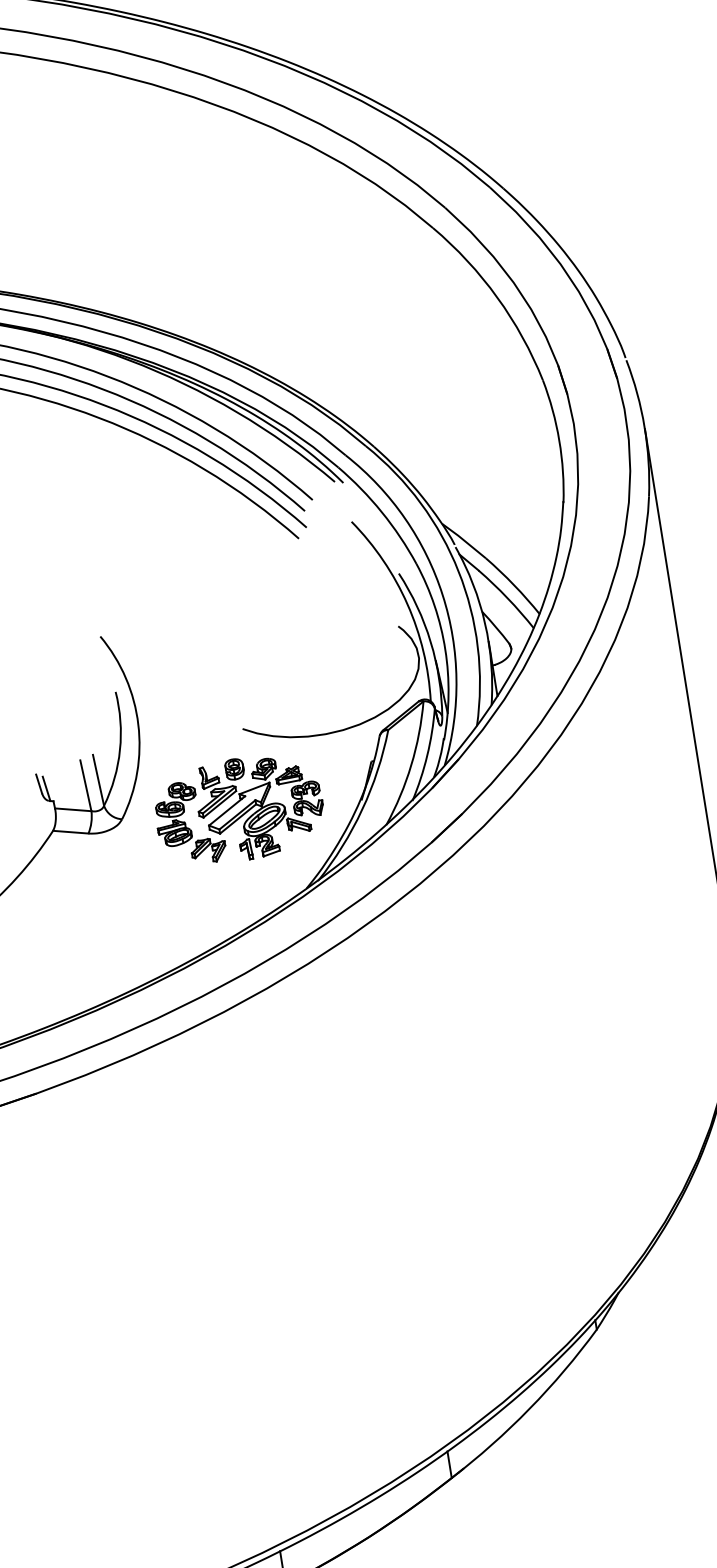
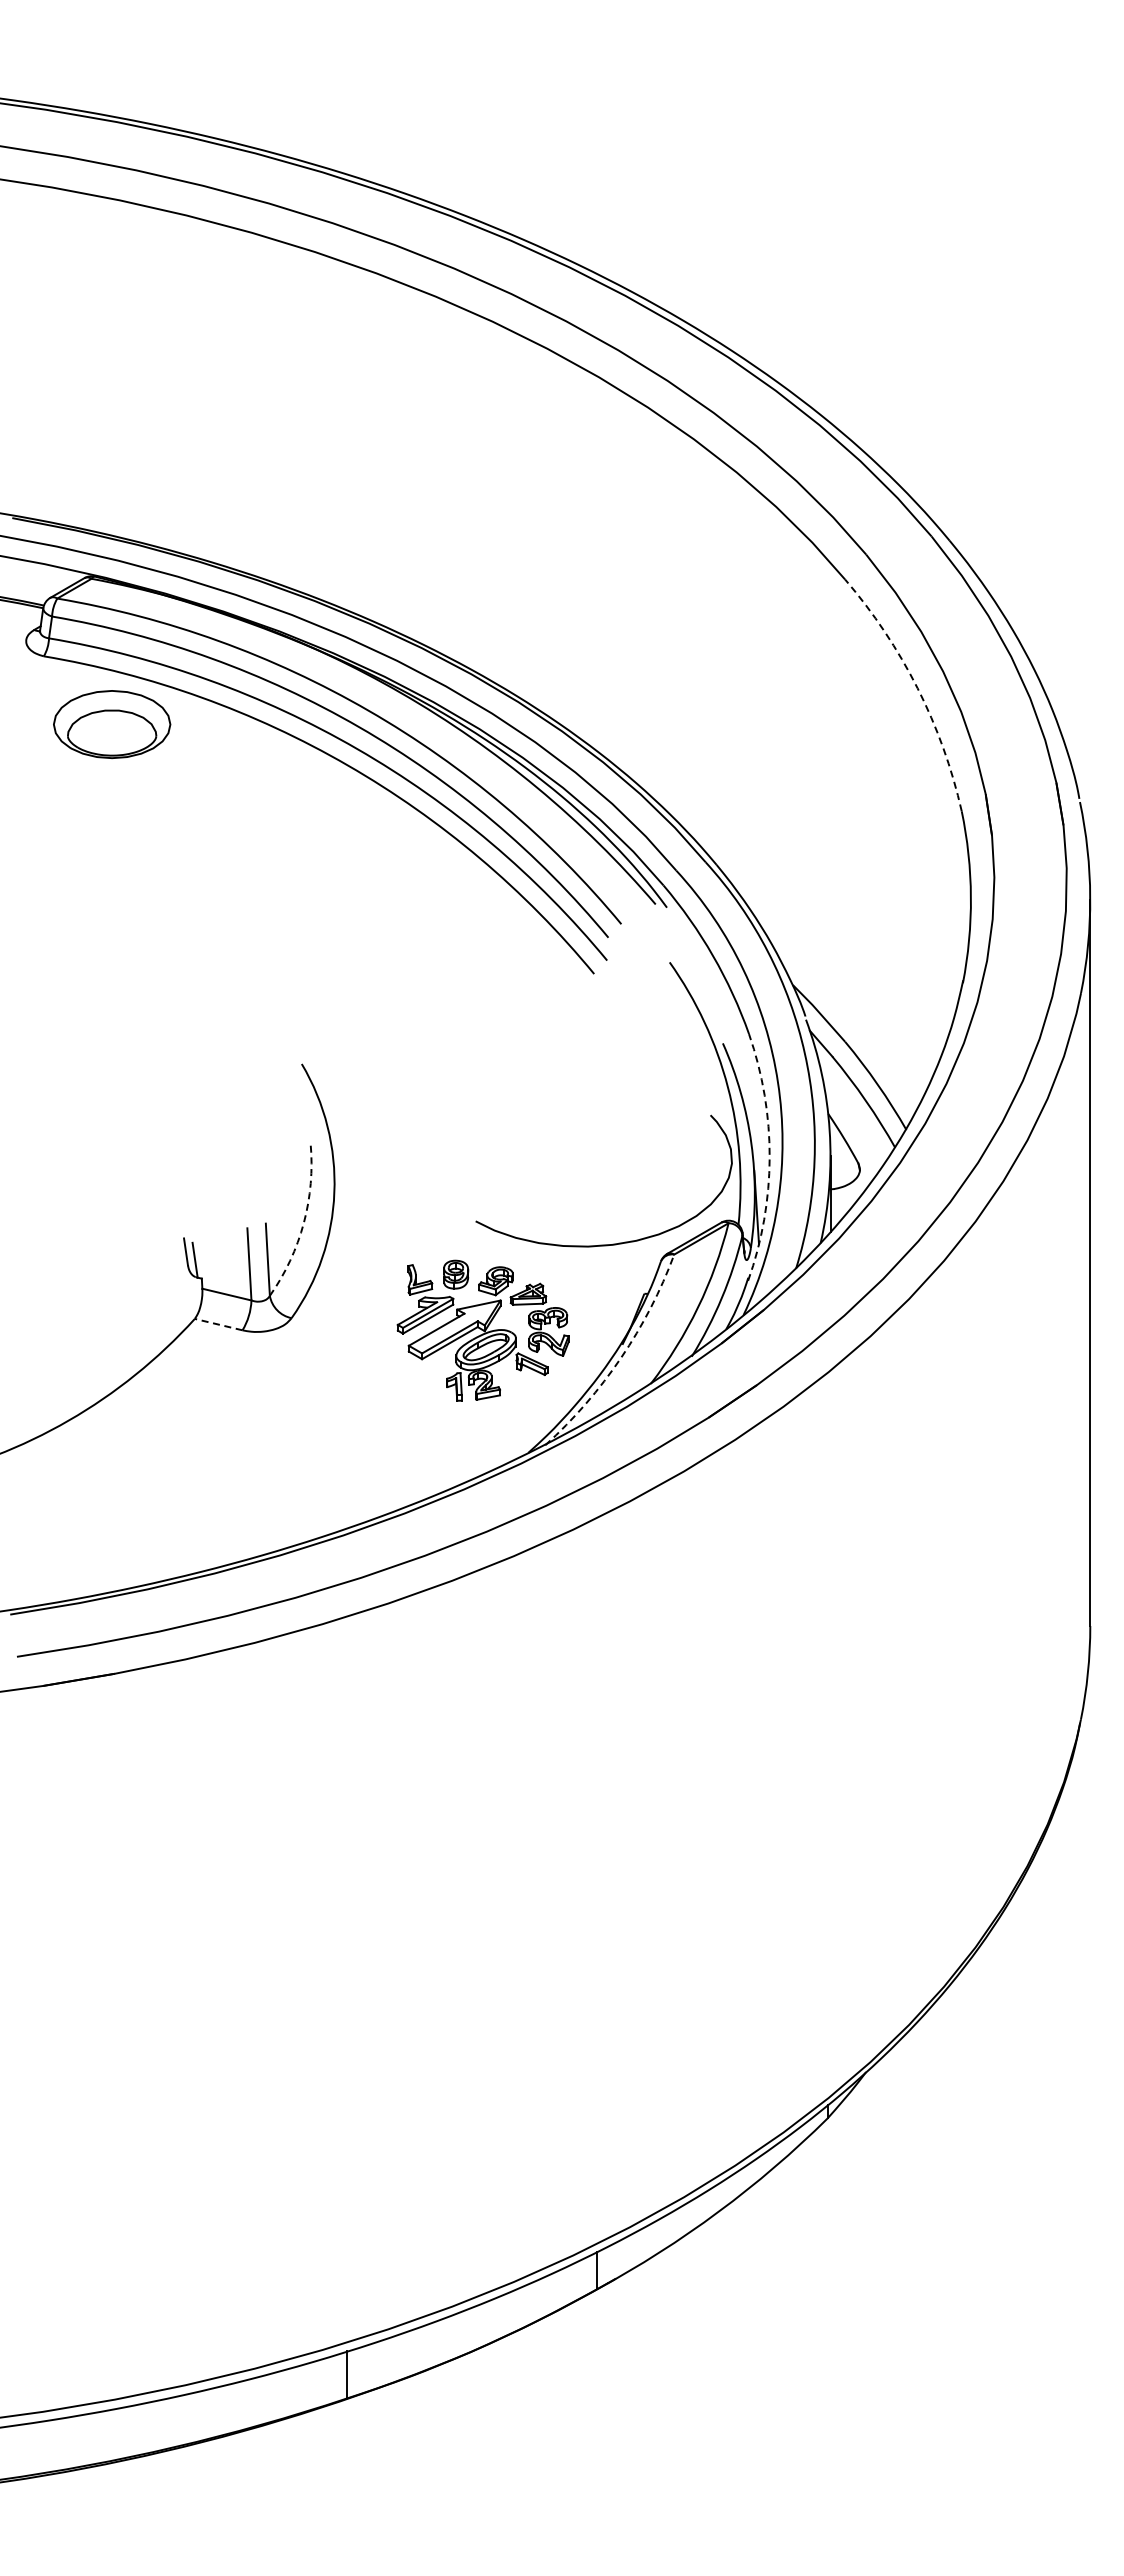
arc: (497, 297) -> (917, 688), solid -> dashed
arc: (445, 649) -> (769, 1157), solid -> dashed
arc: (119, 750) -> (303, 1223), solid -> dashed
arc: (362, 809) -> (621, 1357), solid -> dashed
part: (189, 823) -> (382, 1338), removed
line: (70, 832) -> (218, 1324), solid -> dashed

